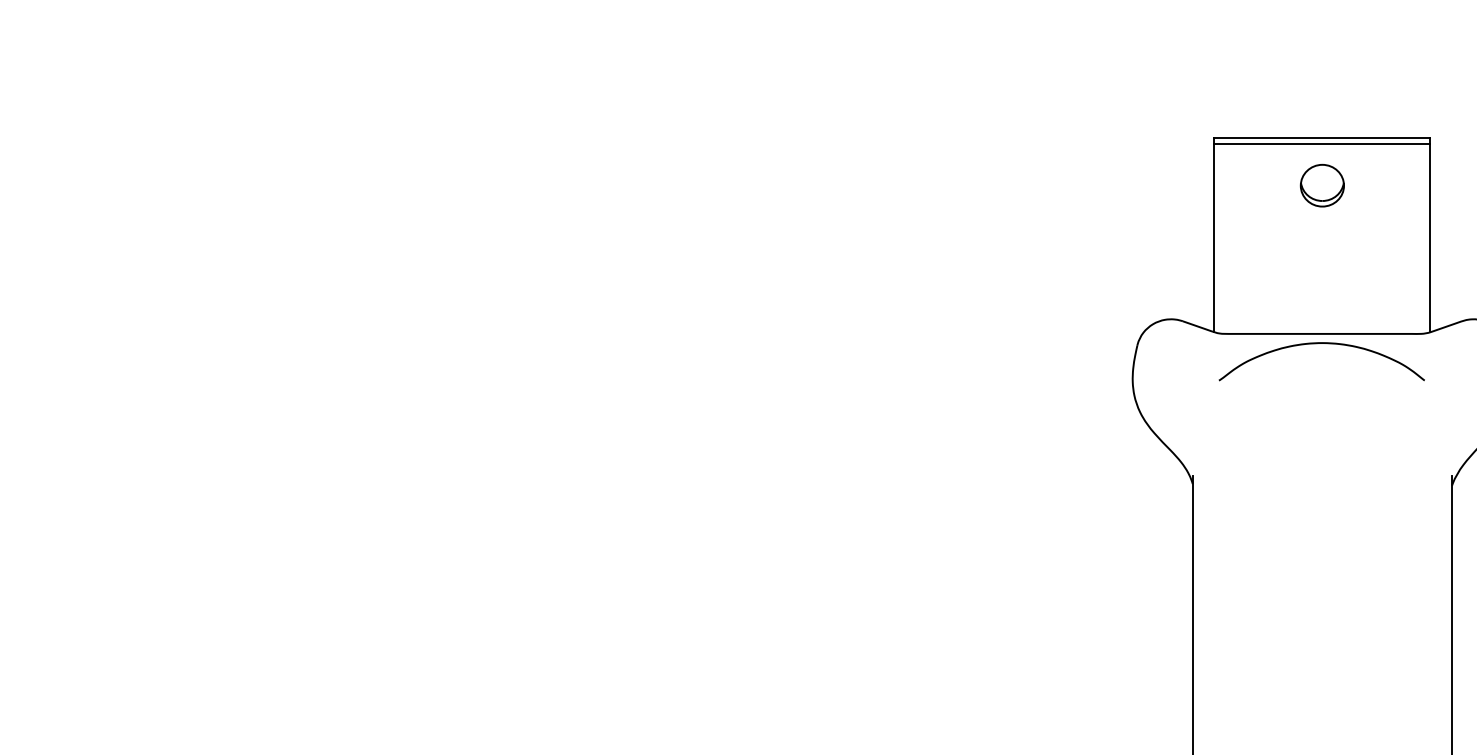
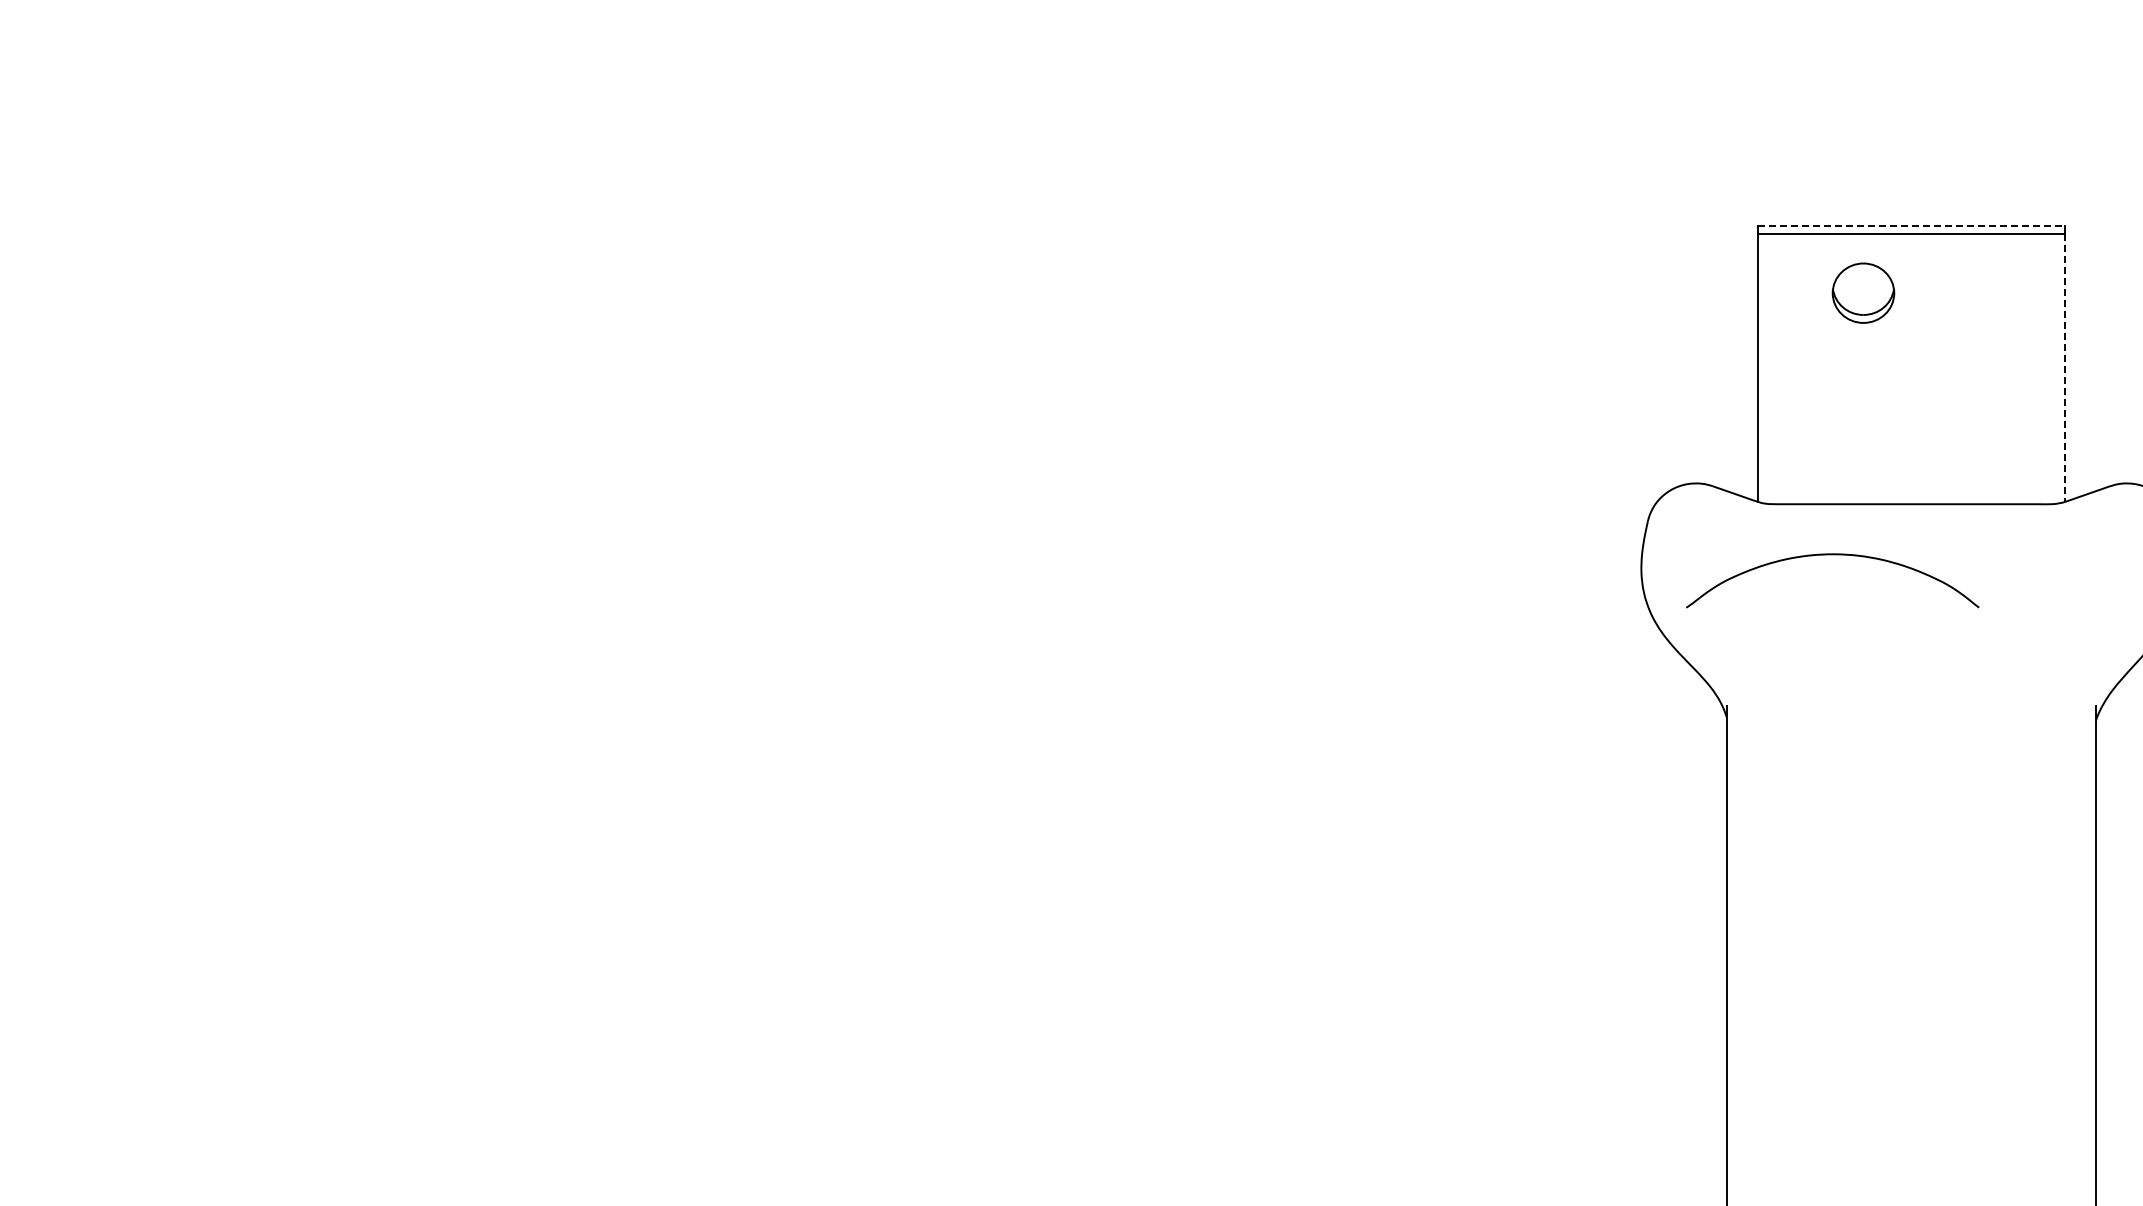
line: (1322, 138) -> (1911, 225), solid -> dashed
part: (1322, 185) -> (1863, 292), moved
line: (1430, 238) -> (2065, 368), solid -> dashed
curve: (1321, 343) -> (1832, 555), moved

